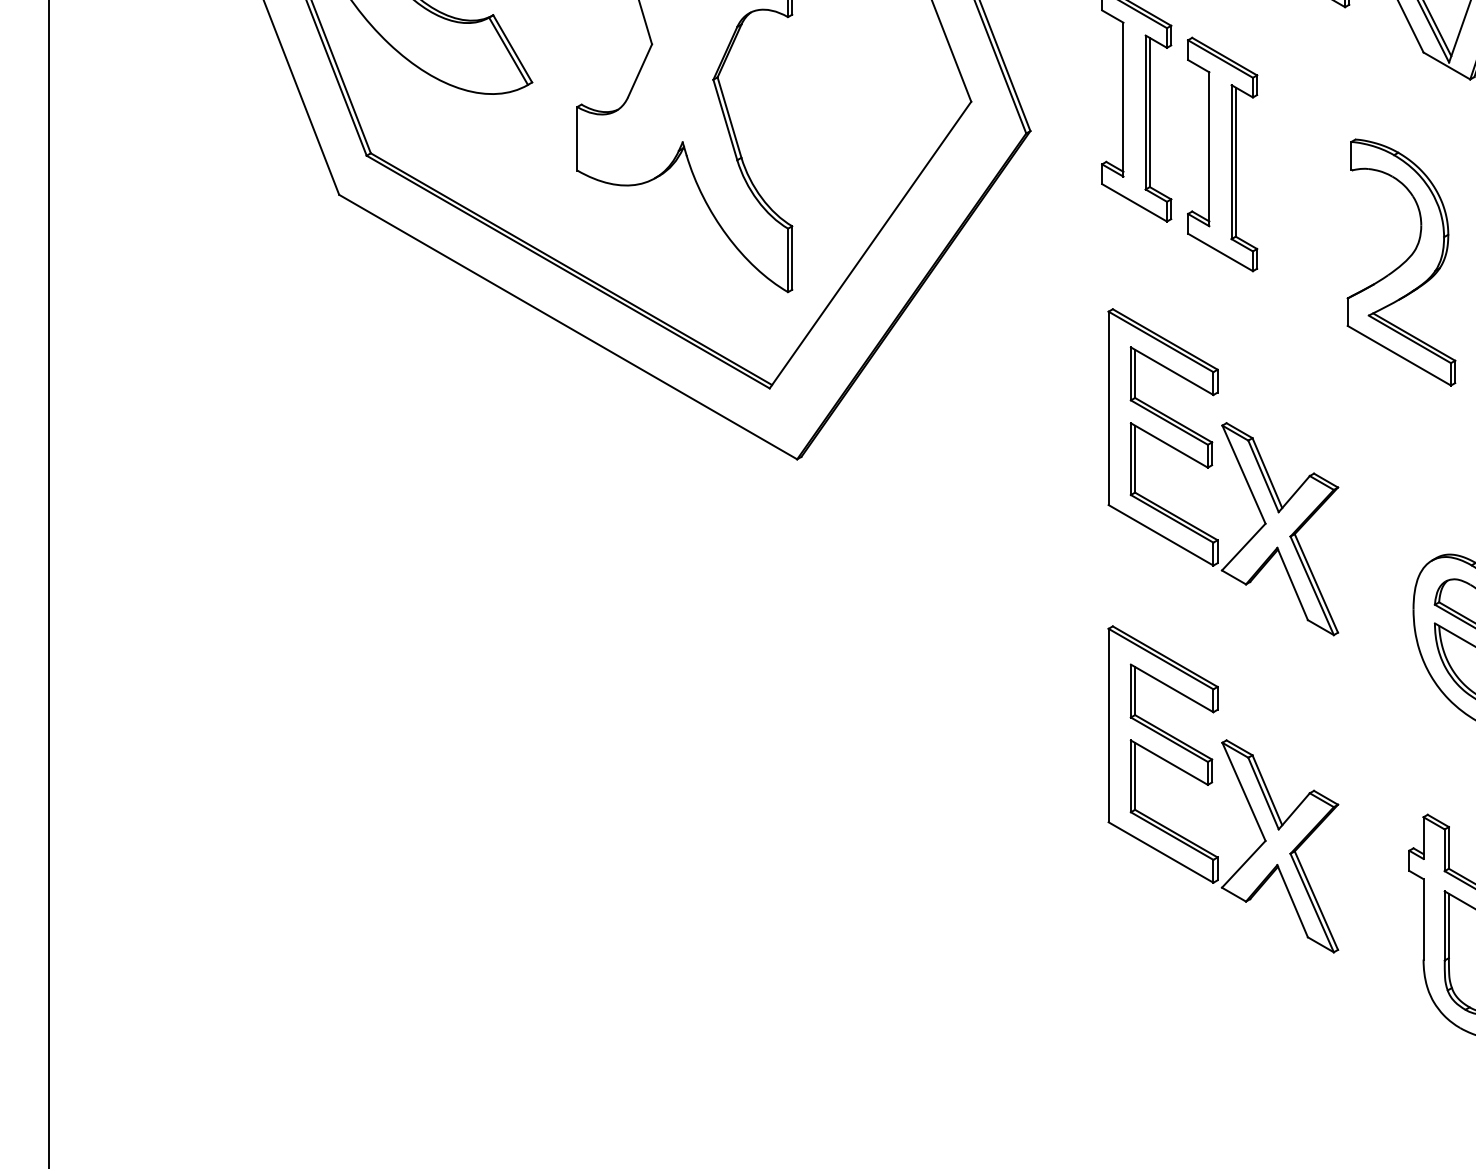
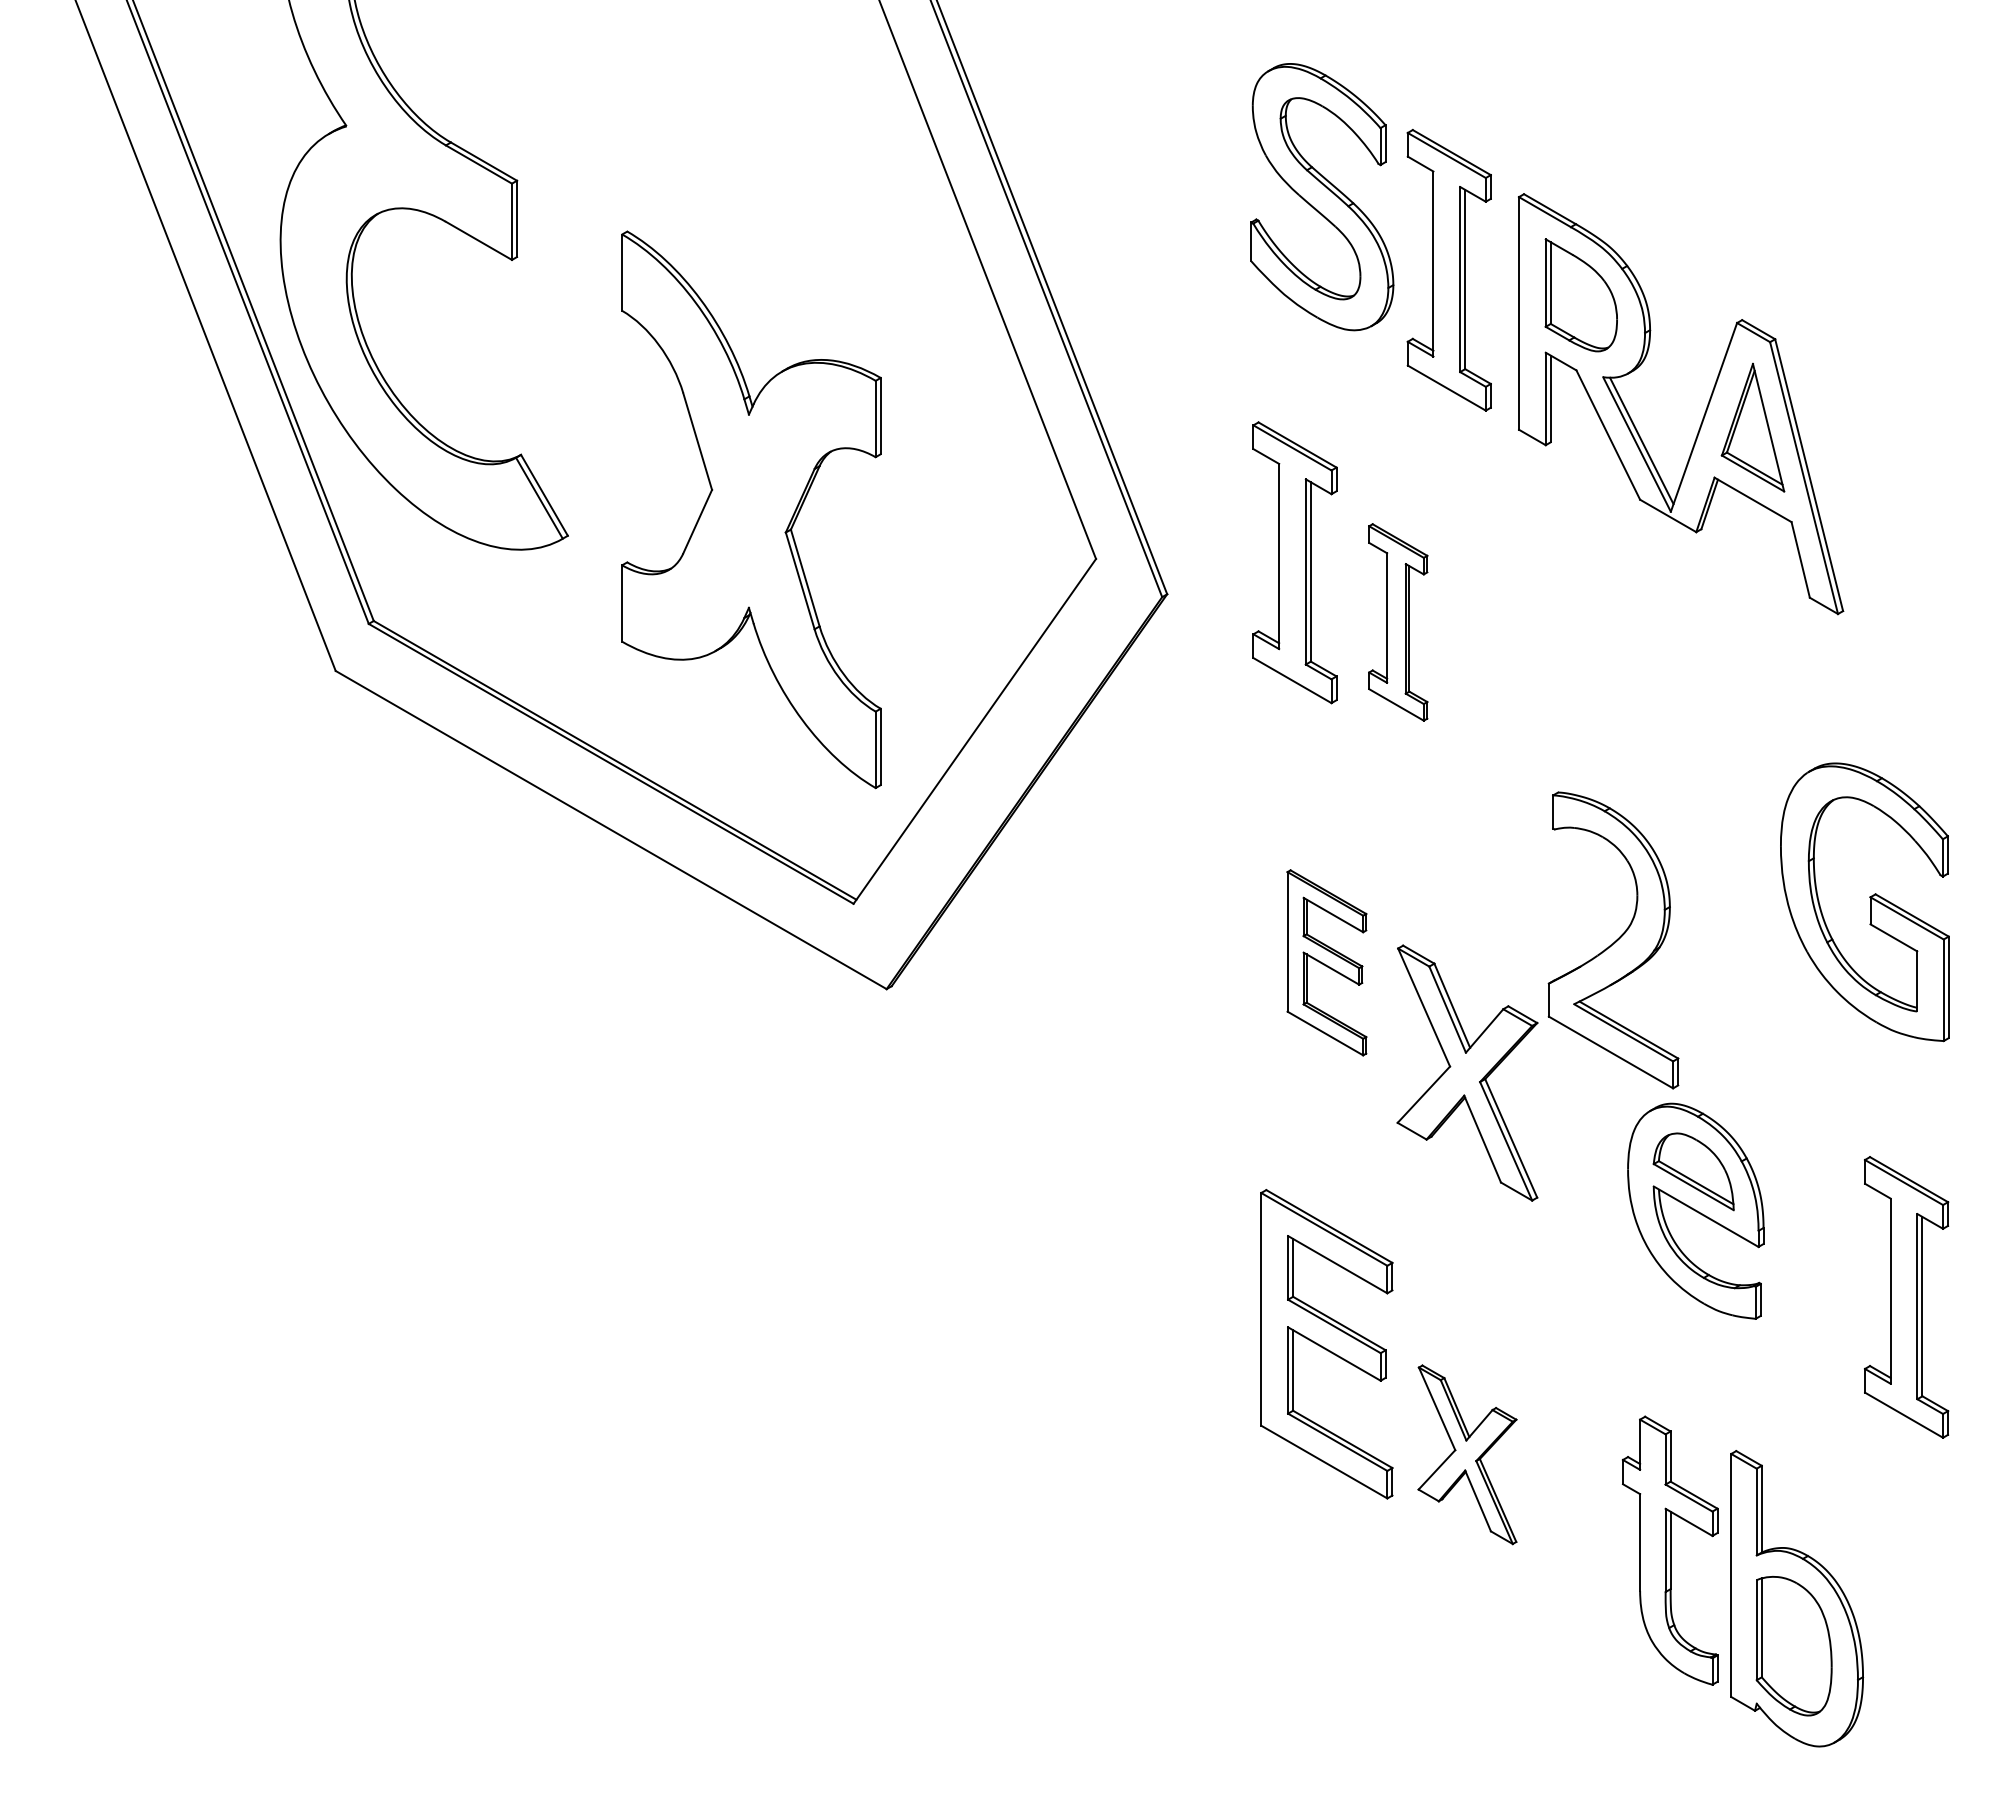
part: (1221, 154) -> (1397, 622), size x0.7
part: (1401, 262) -> (1613, 940), moved
part: (1162, 437) -> (1326, 962), size x0.6
part: (1280, 846) -> (1467, 1454), size x0.7

